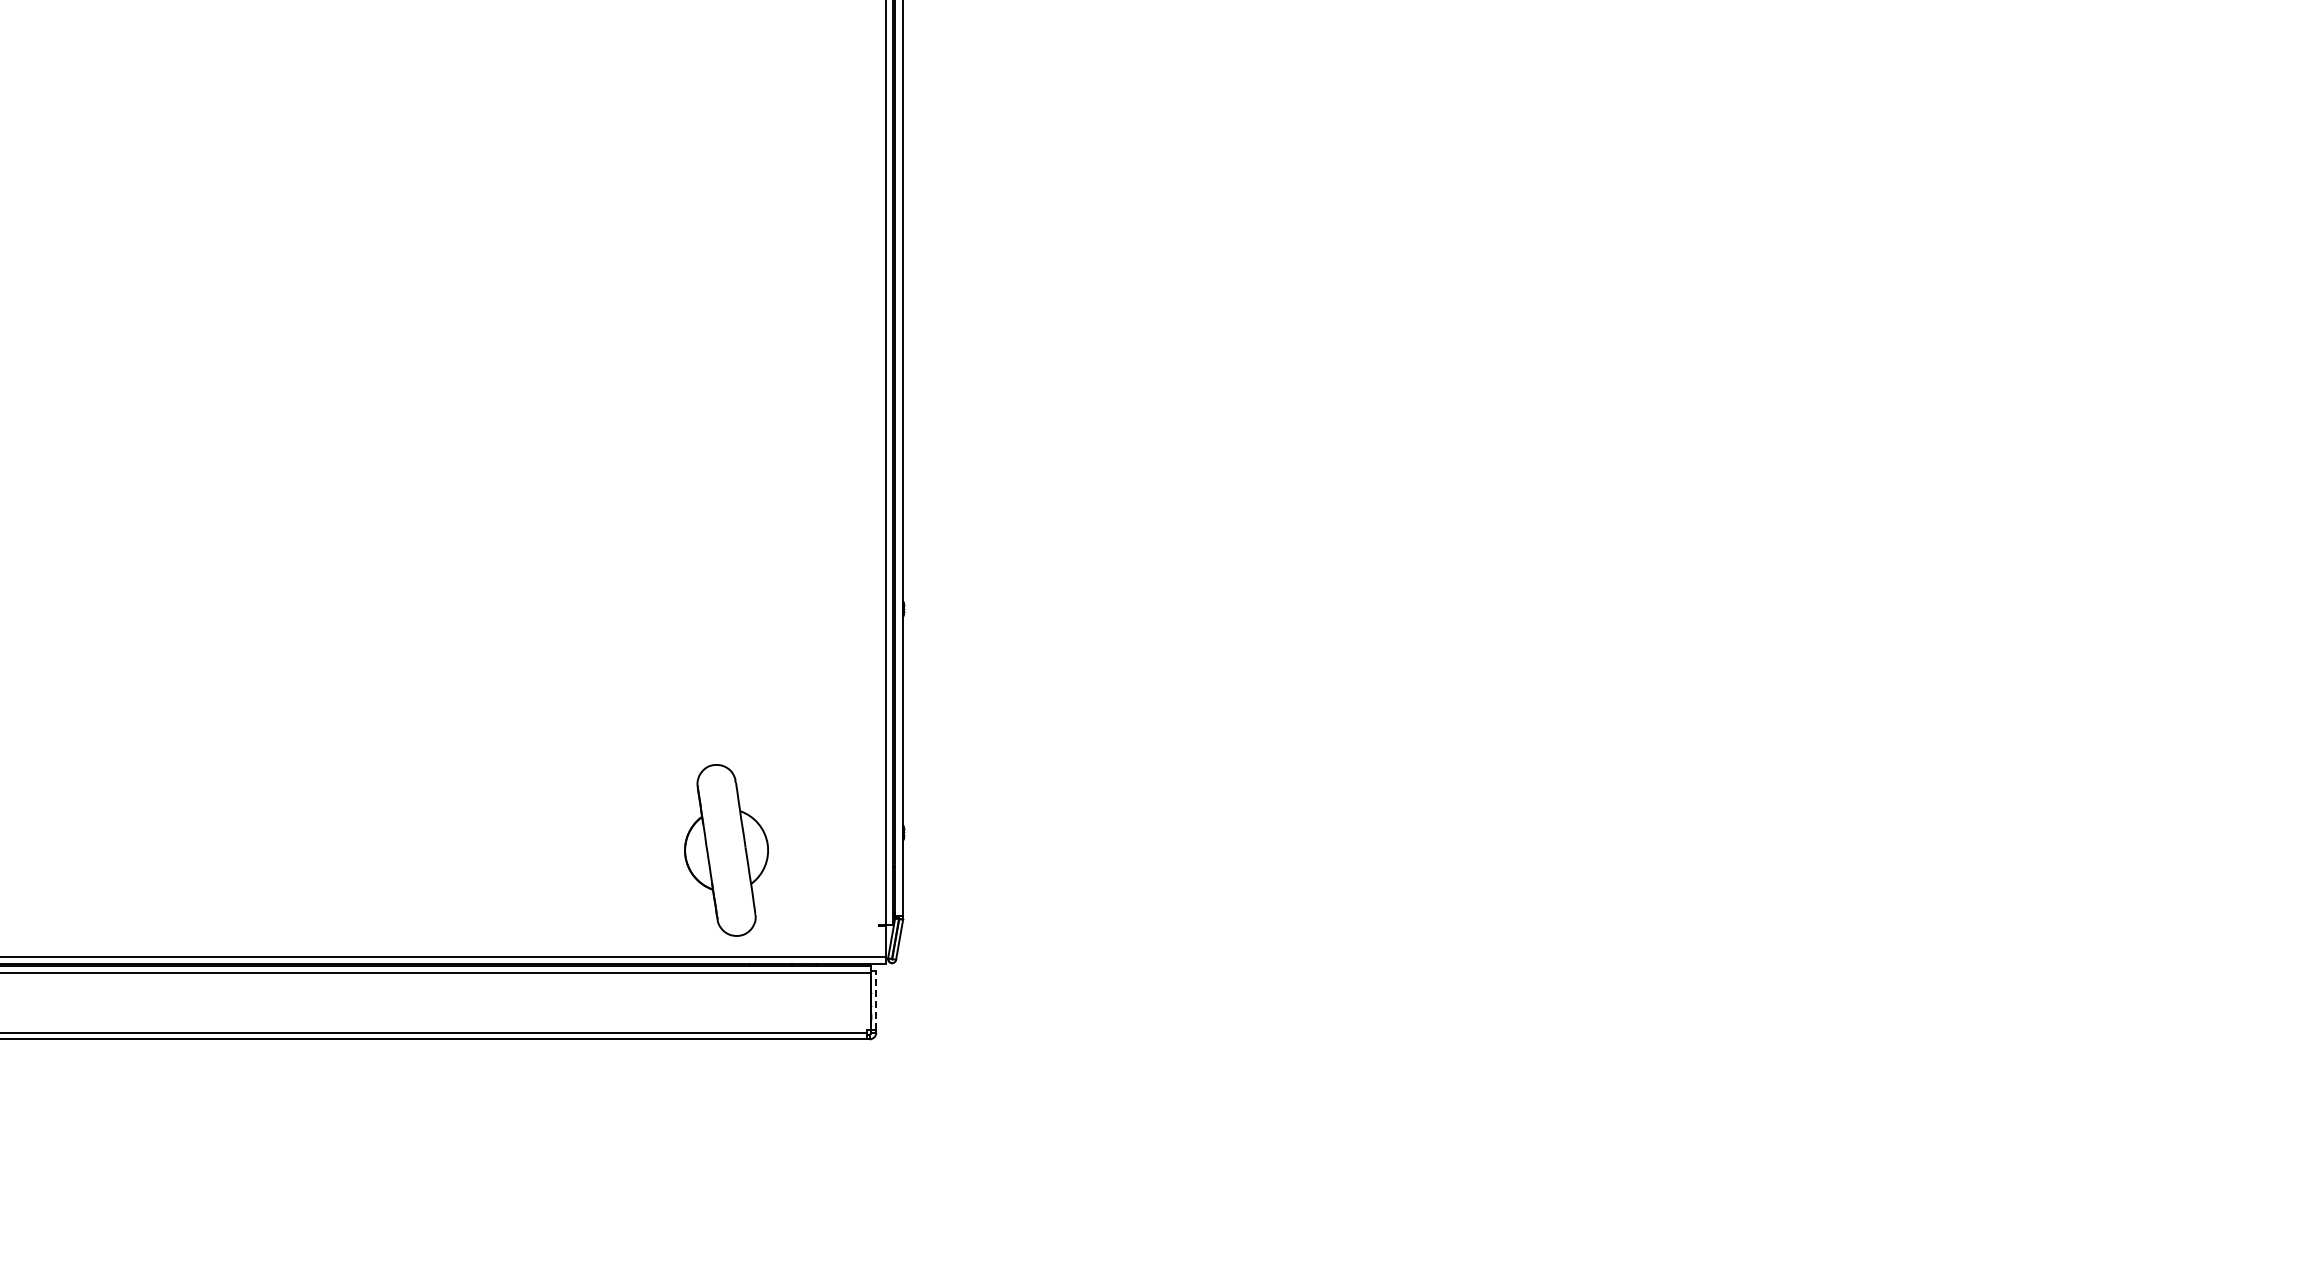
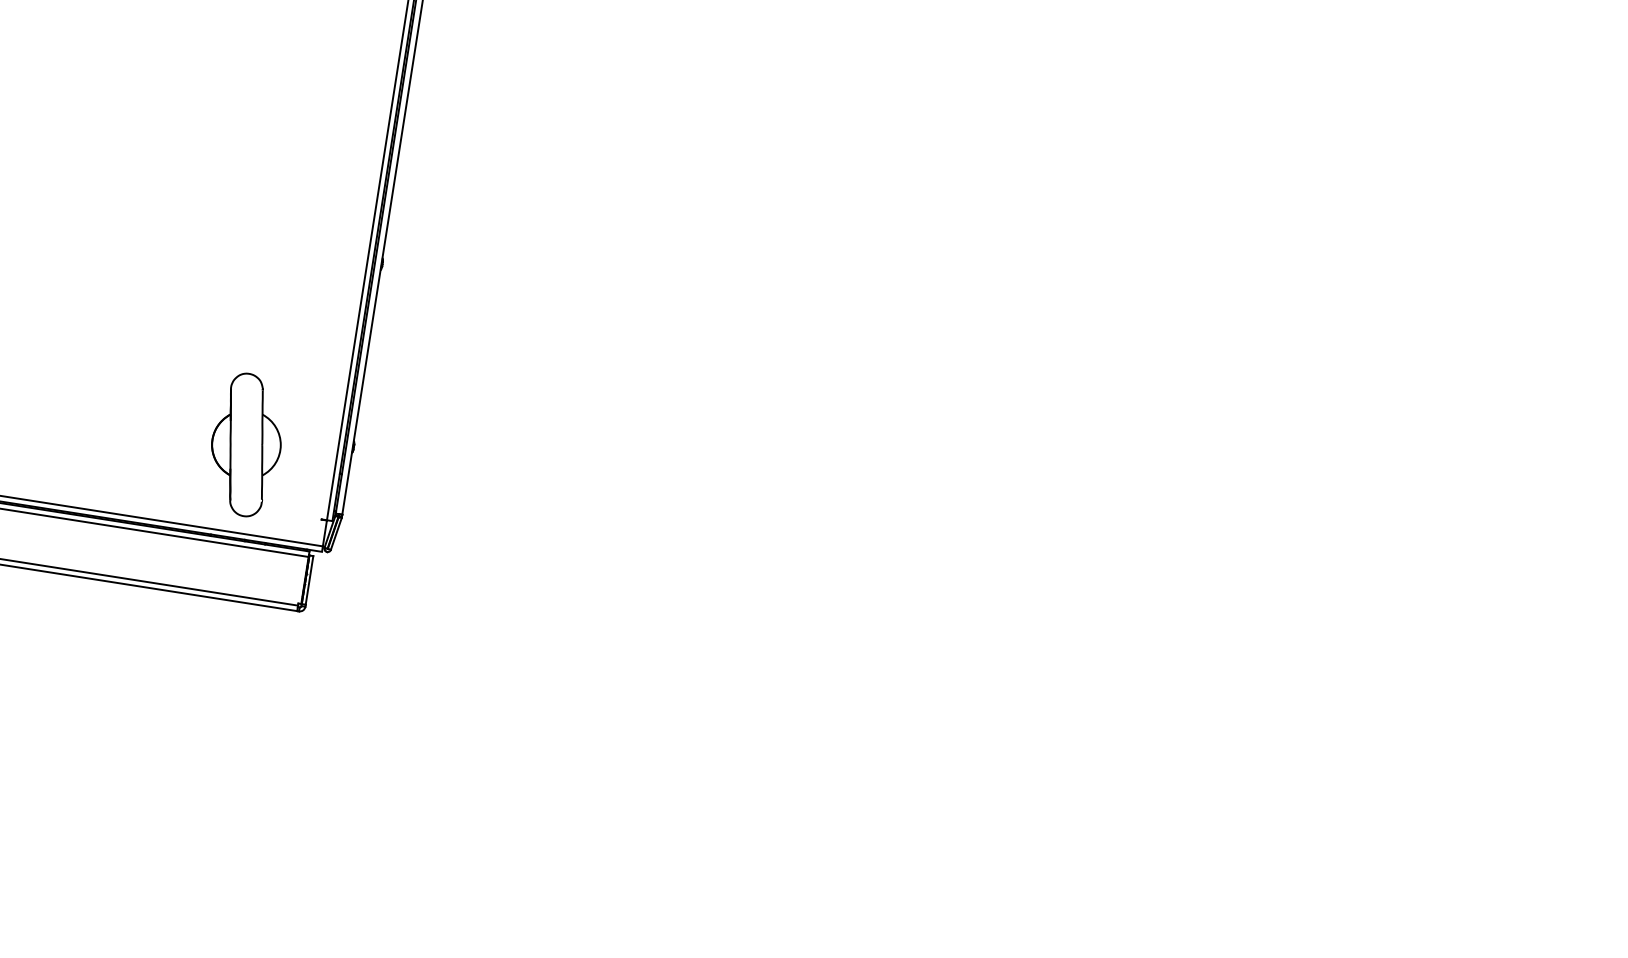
part: (726, 850) -> (246, 445), moved
line: (876, 1000) -> (309, 580), dashed -> solid

